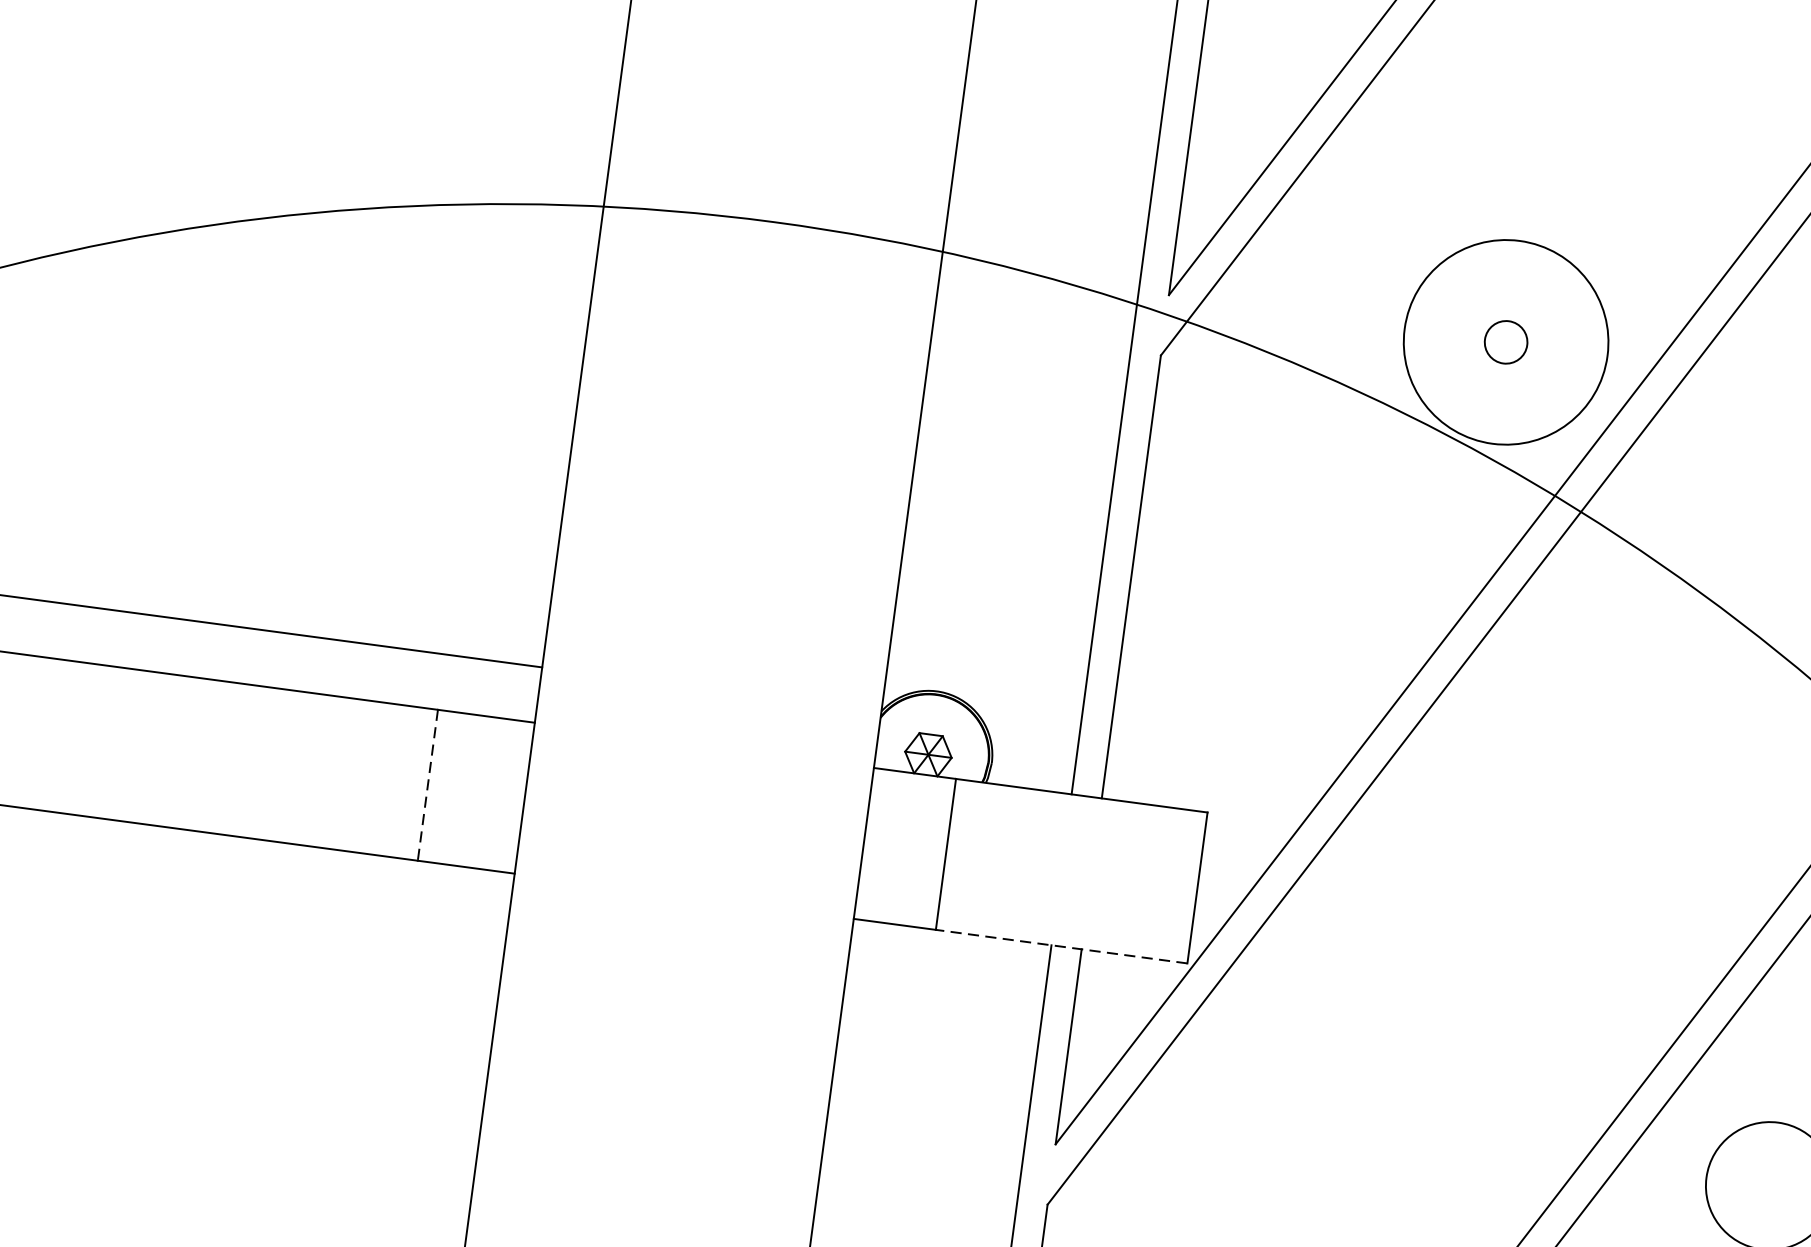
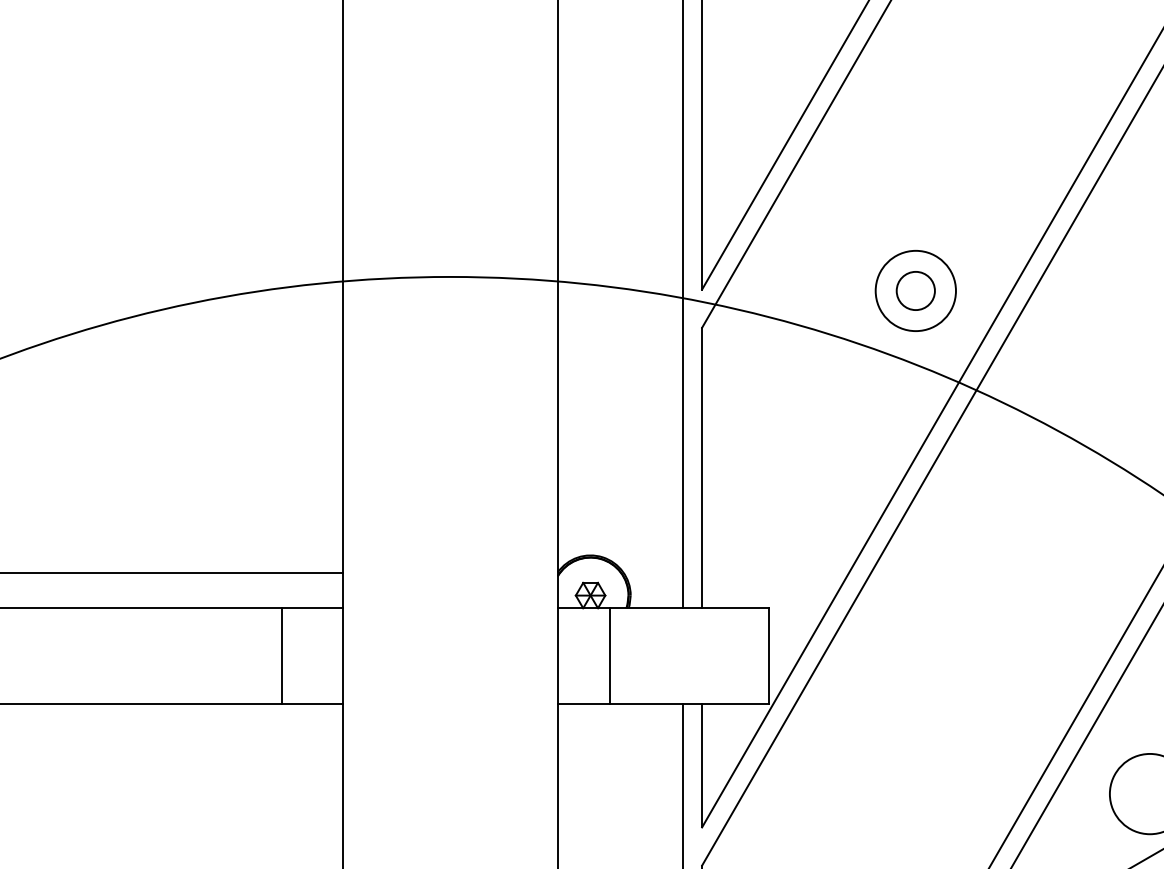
circle: (1505, 341) -> (915, 290), size x0.62
circle: (1505, 341) -> (915, 290), size x1.43
line: (427, 785) -> (281, 656), dashed -> solid
line: (1061, 945) -> (689, 703), dashed -> solid

